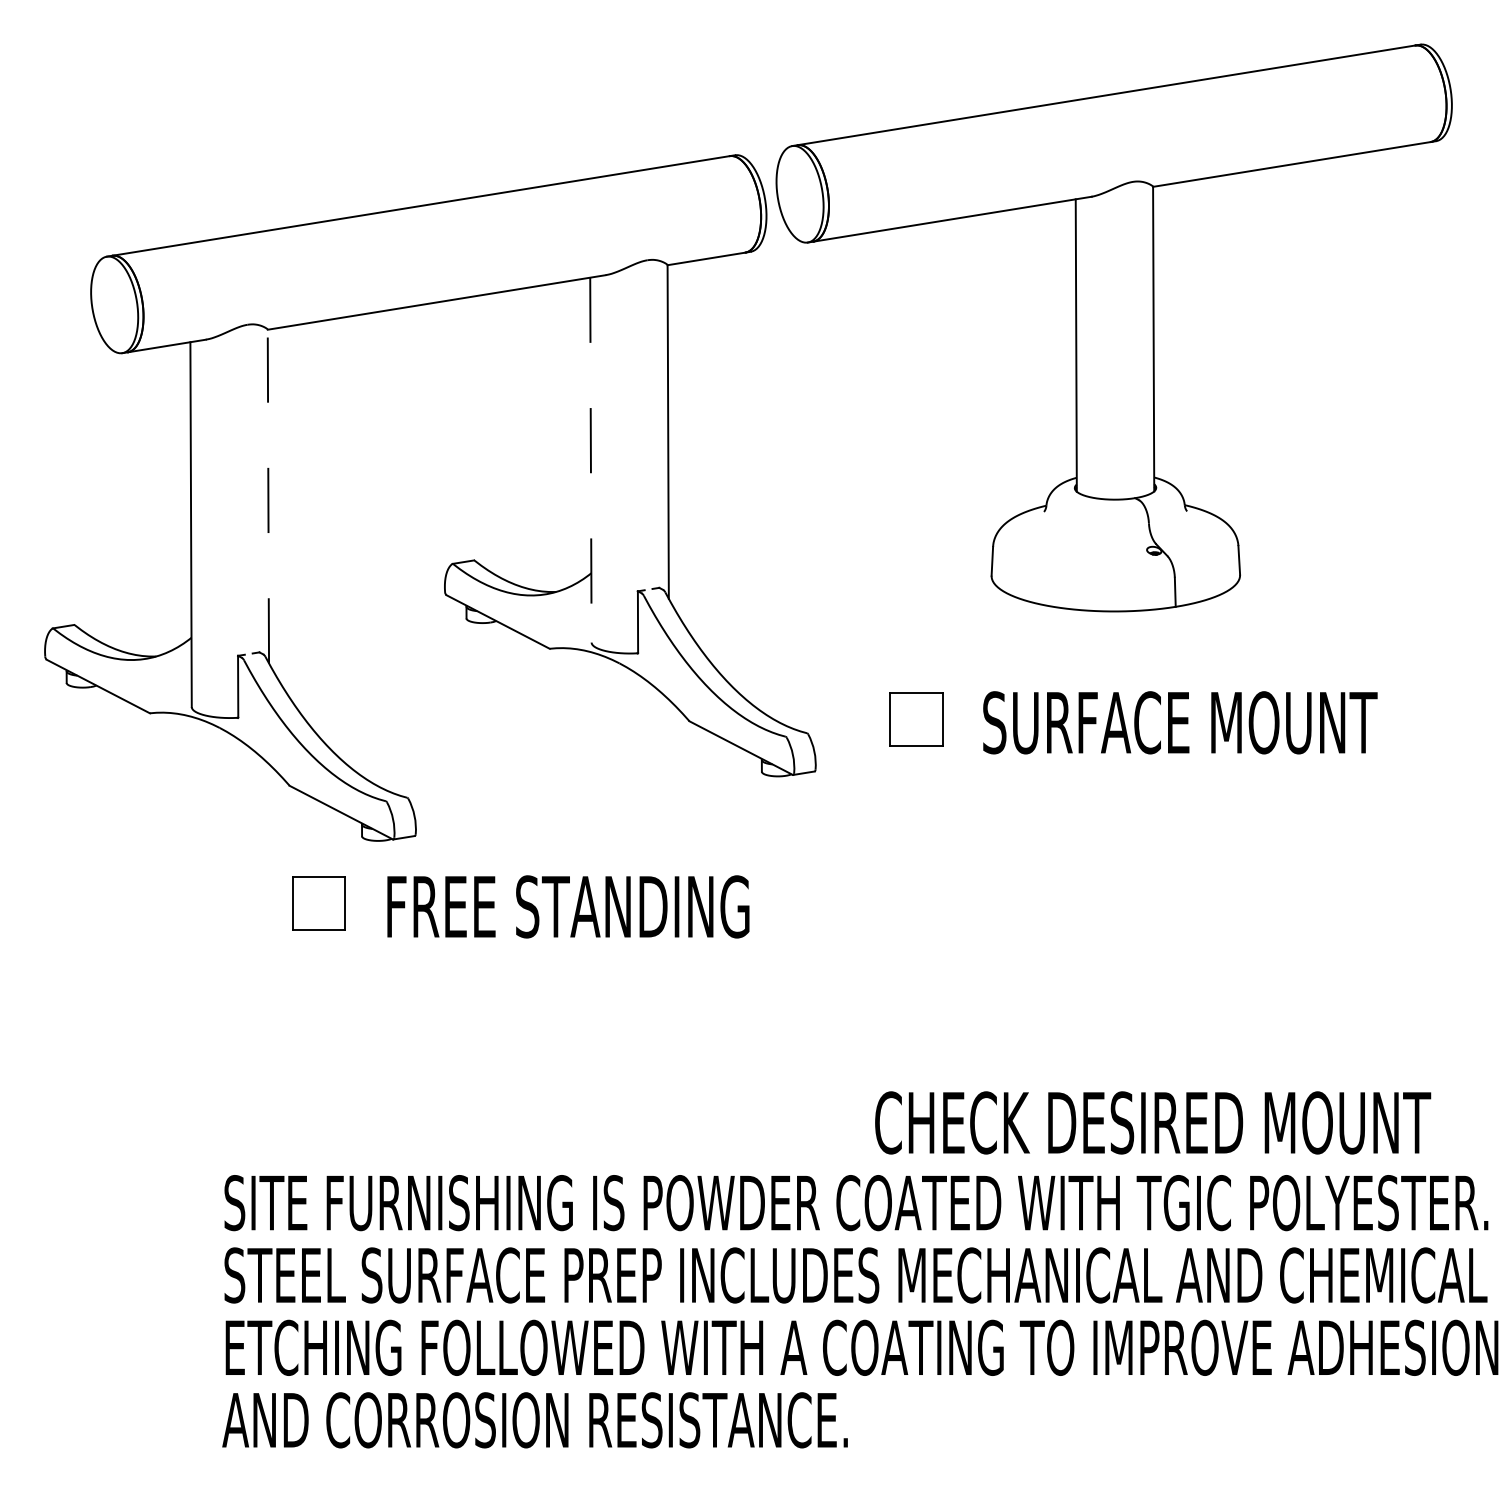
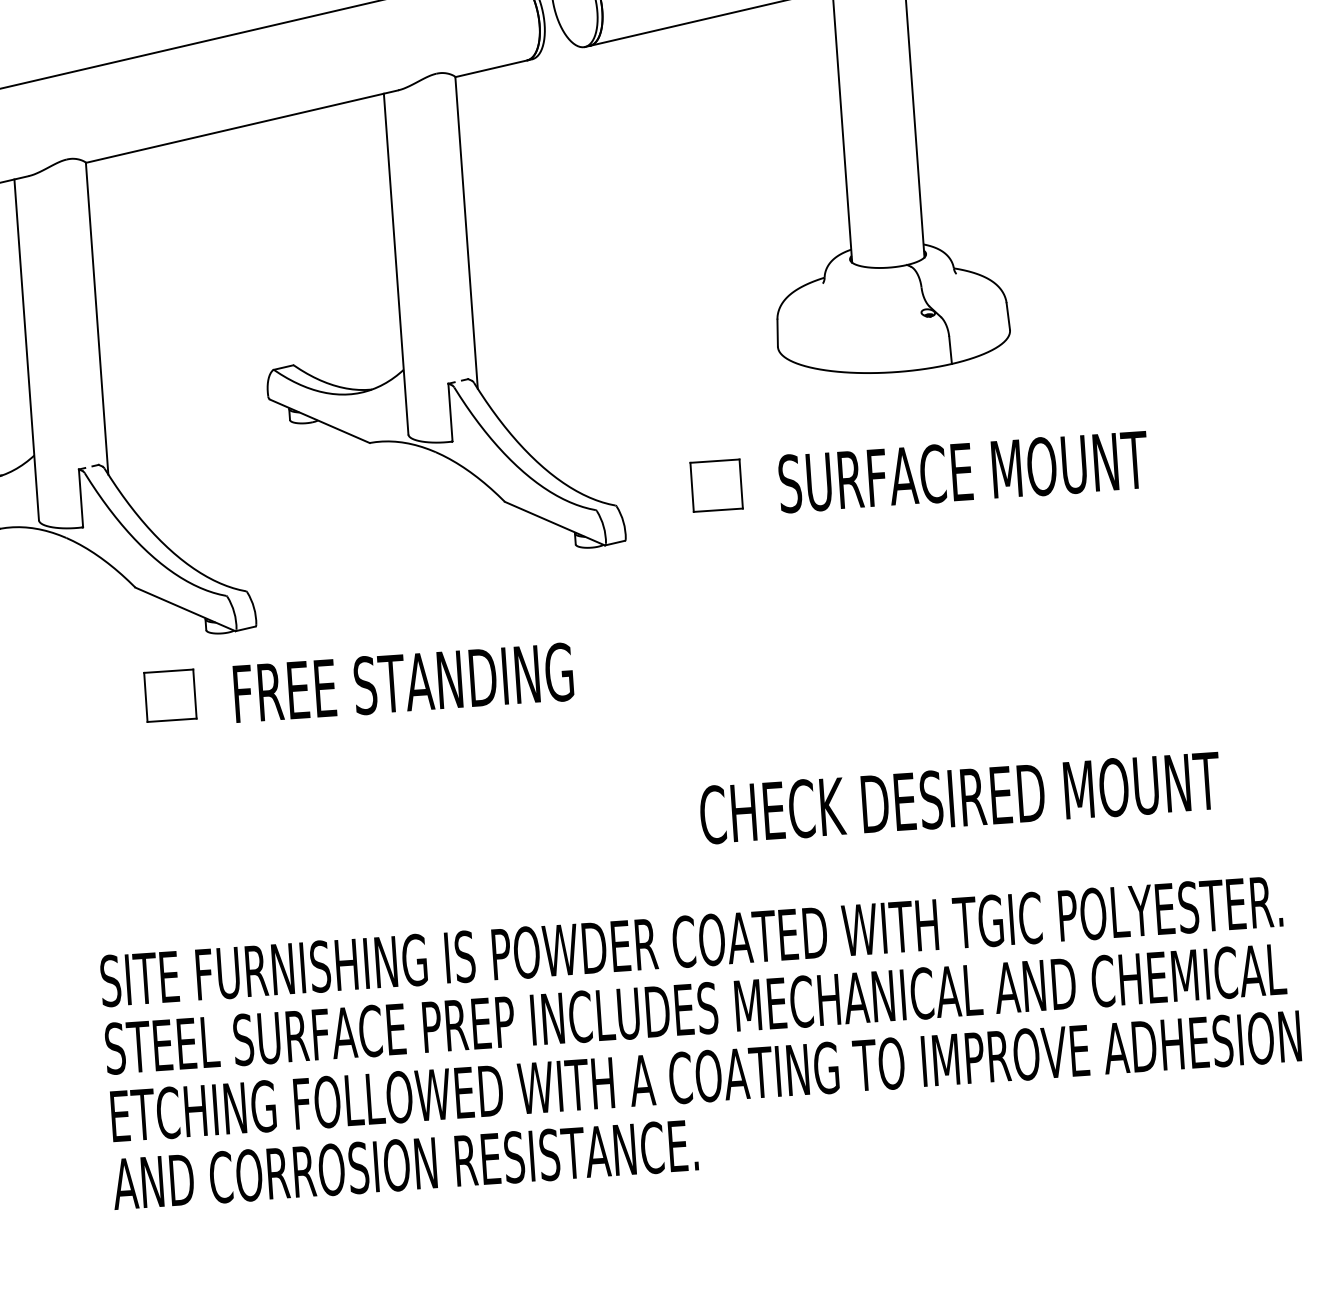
line: (590, 460) -> (395, 264), dashed -> solid
line: (268, 496) -> (97, 318), dashed -> solid
text: (1153, 1122) -> (960, 797), moved

